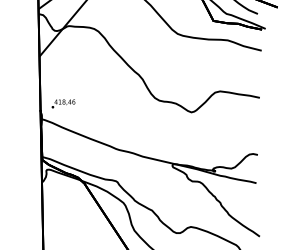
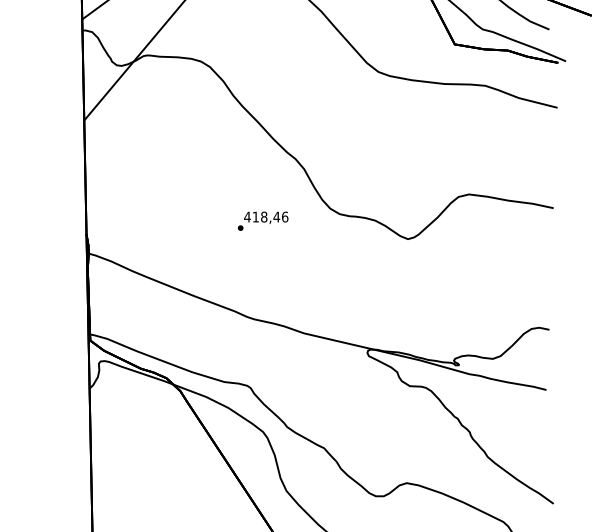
text: (63, 103) -> (263, 220), moved

